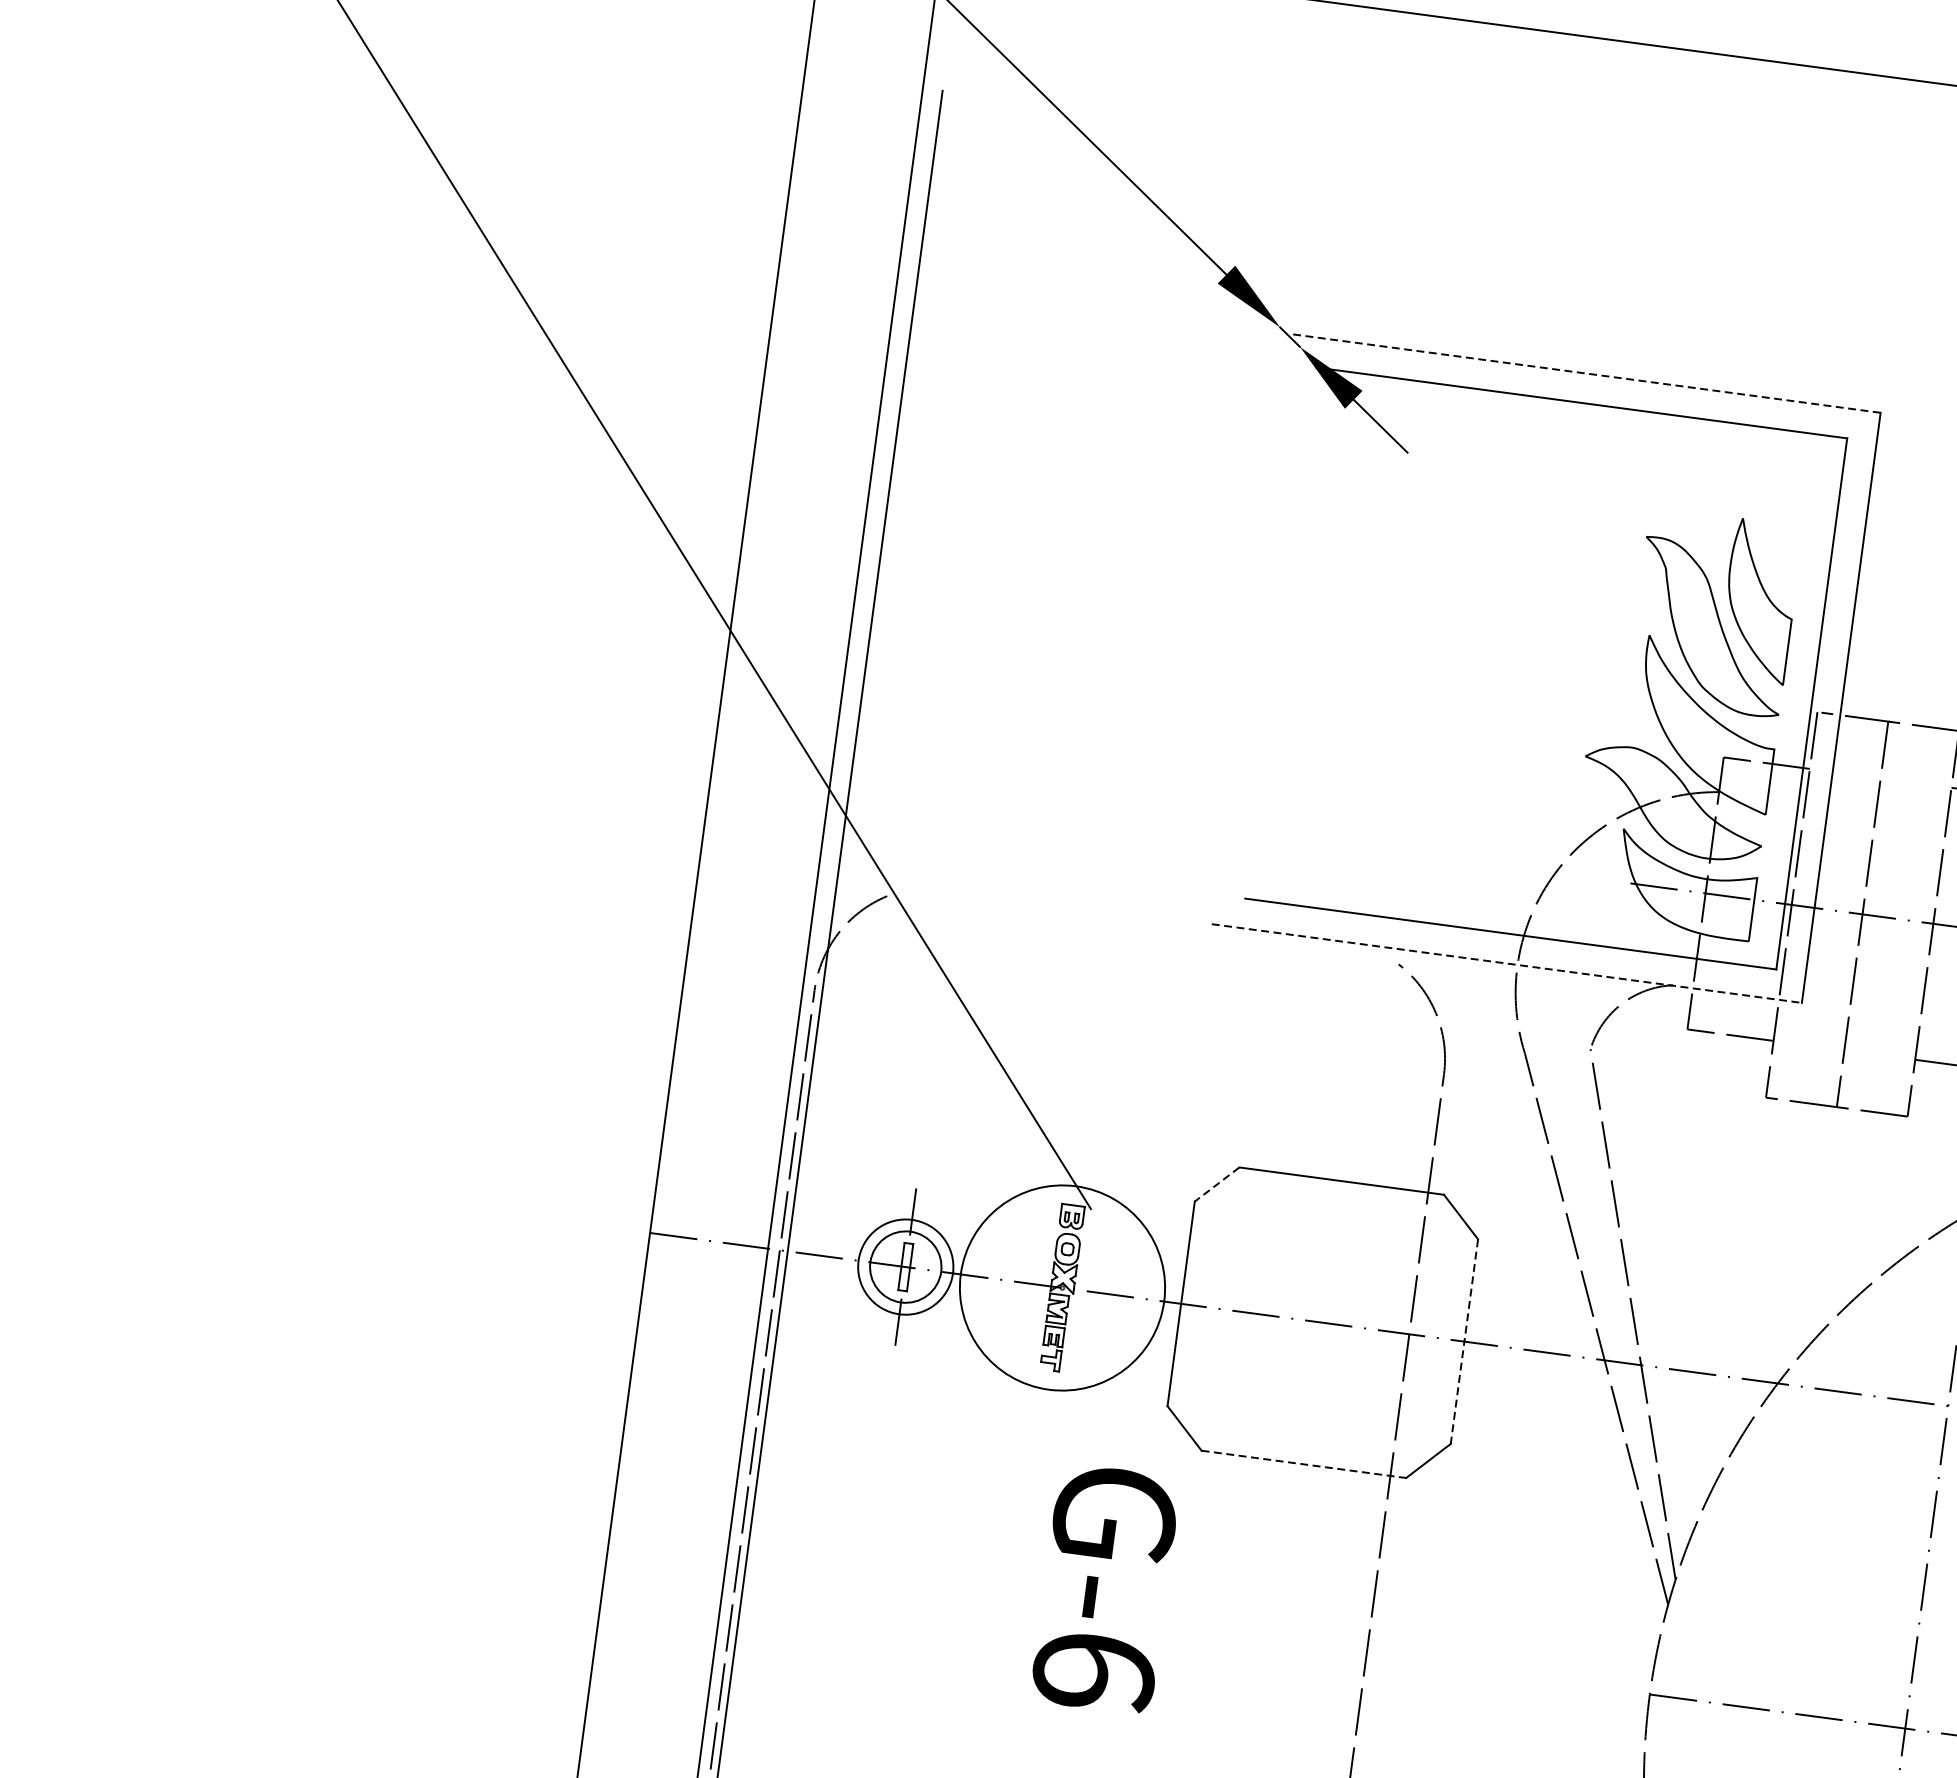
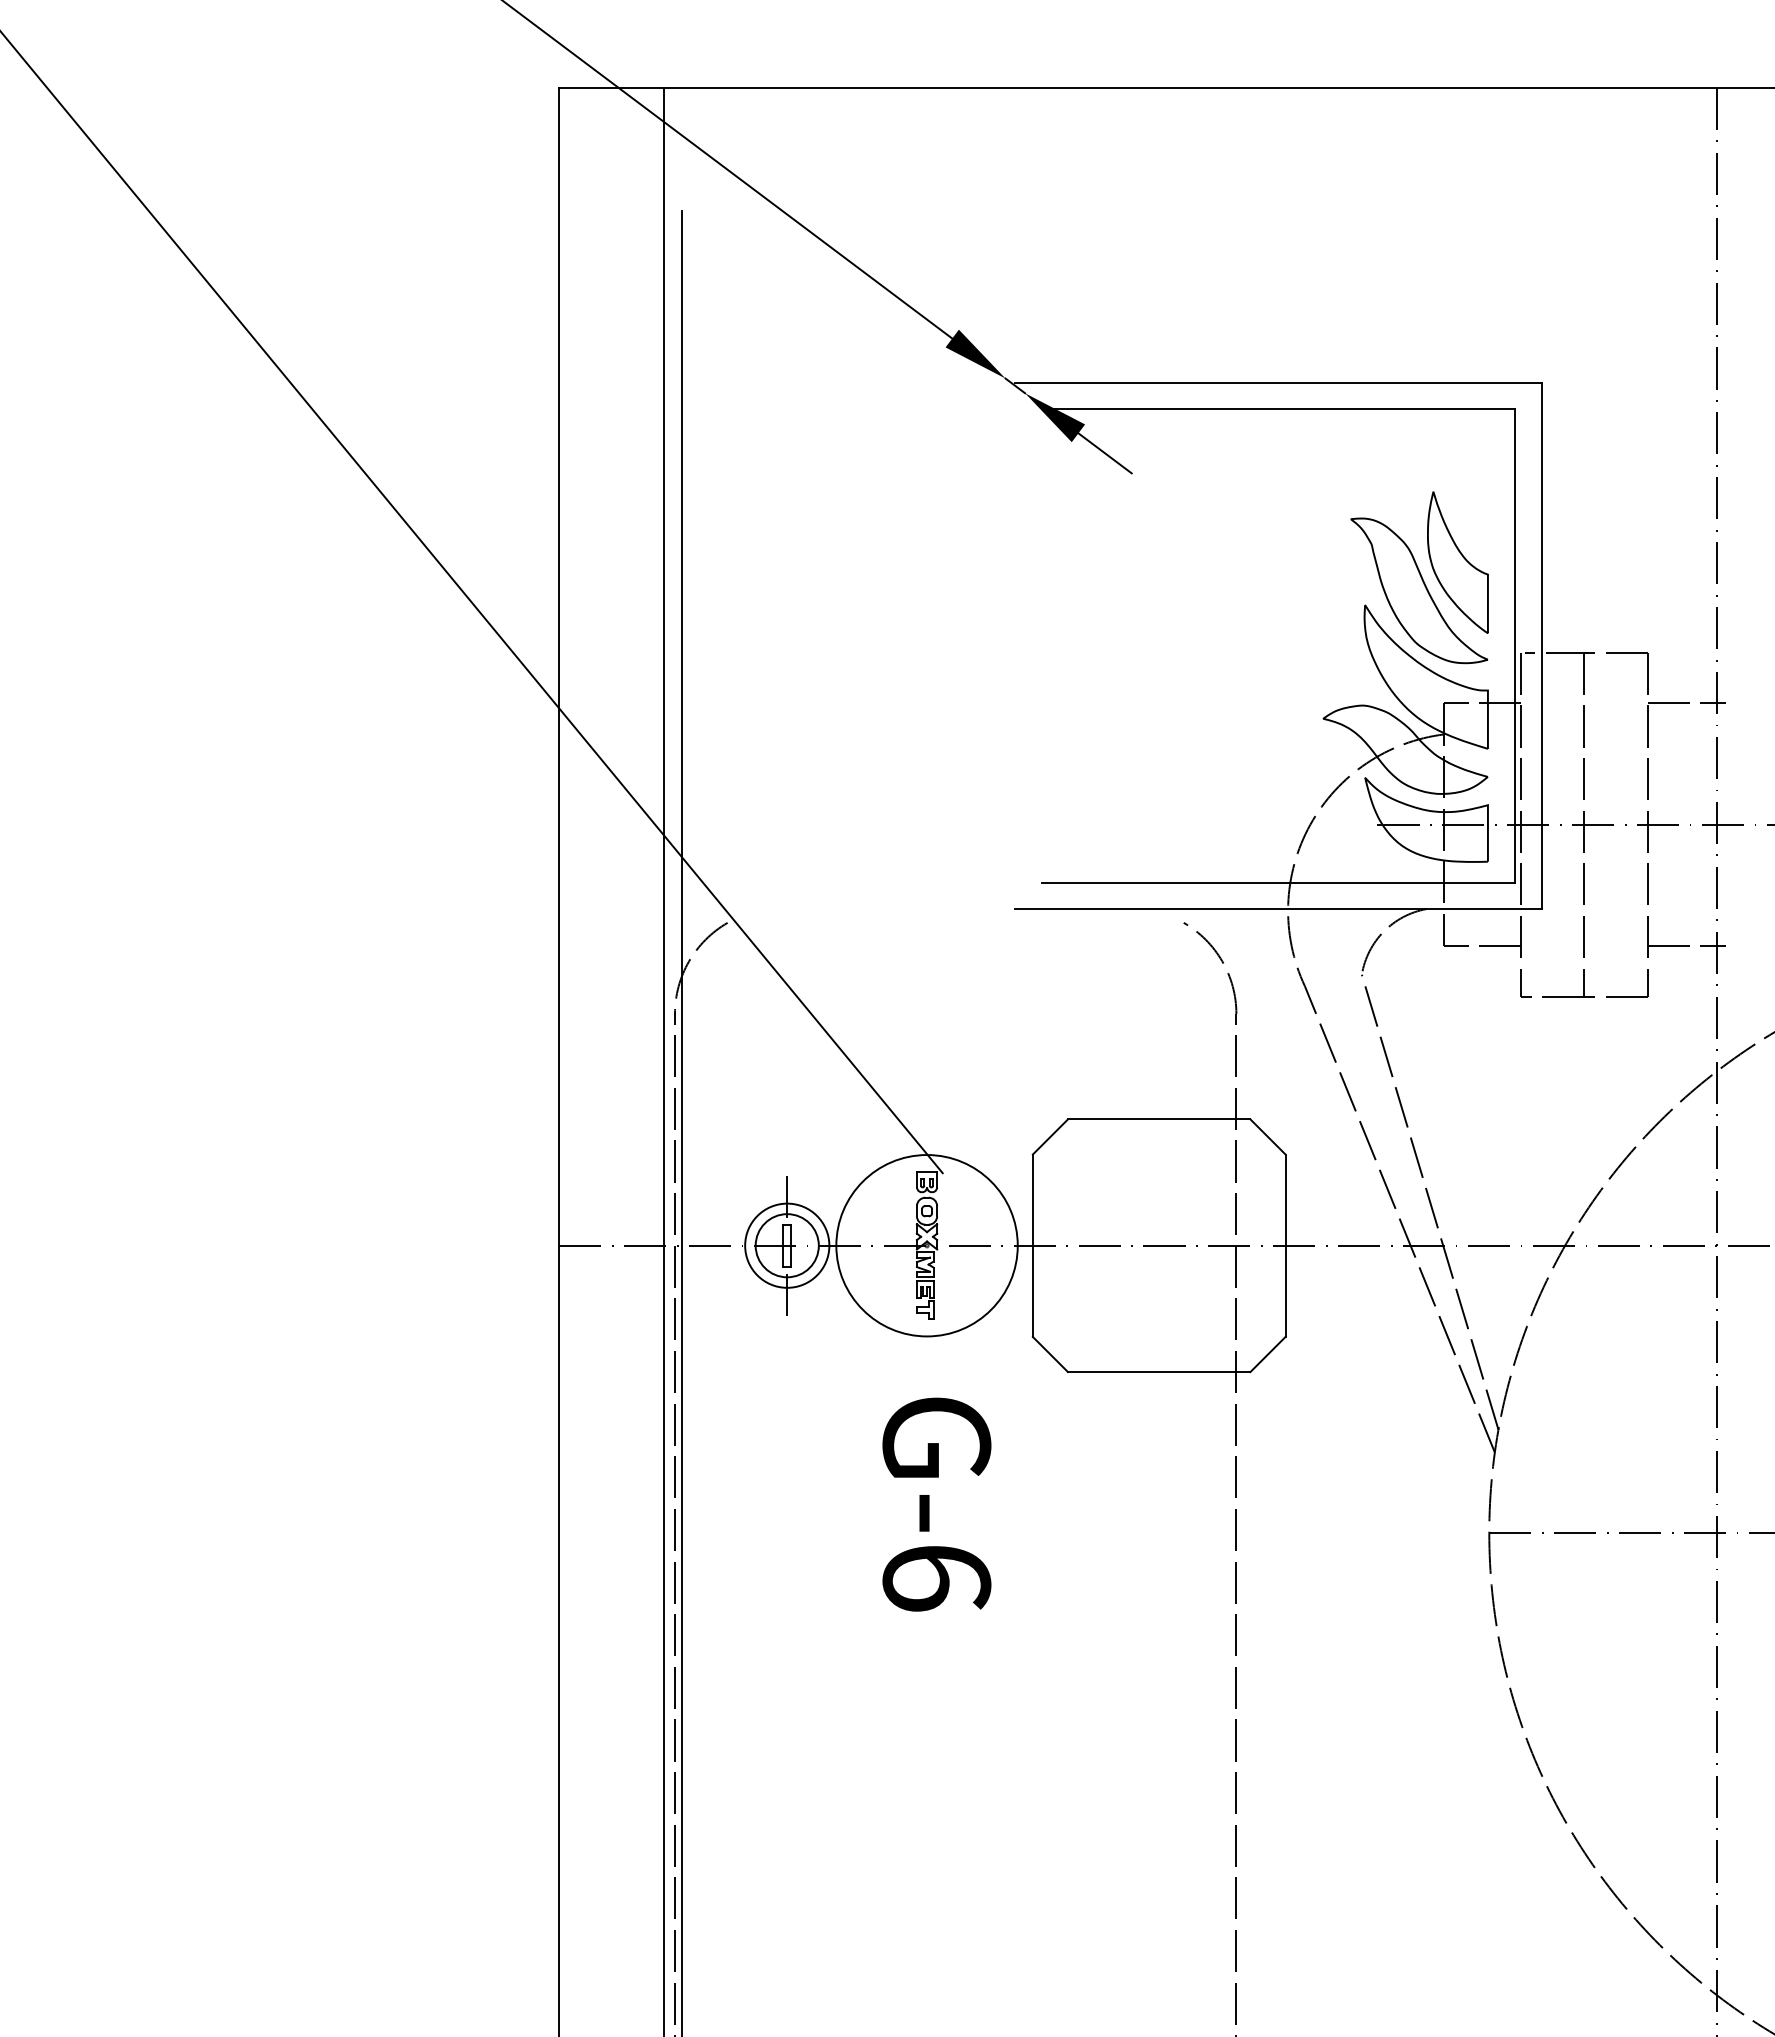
line: (1585, 373) -> (1278, 383), dashed -> solid
line: (1507, 963) -> (1279, 909), dashed -> solid
line: (1217, 1184) -> (1050, 1136), dashed -> solid
line: (1464, 1342) -> (1285, 1246), dashed -> solid
line: (1304, 1464) -> (1159, 1372), dashed -> solid
text: (1105, 1588) -> (936, 1504), moved

